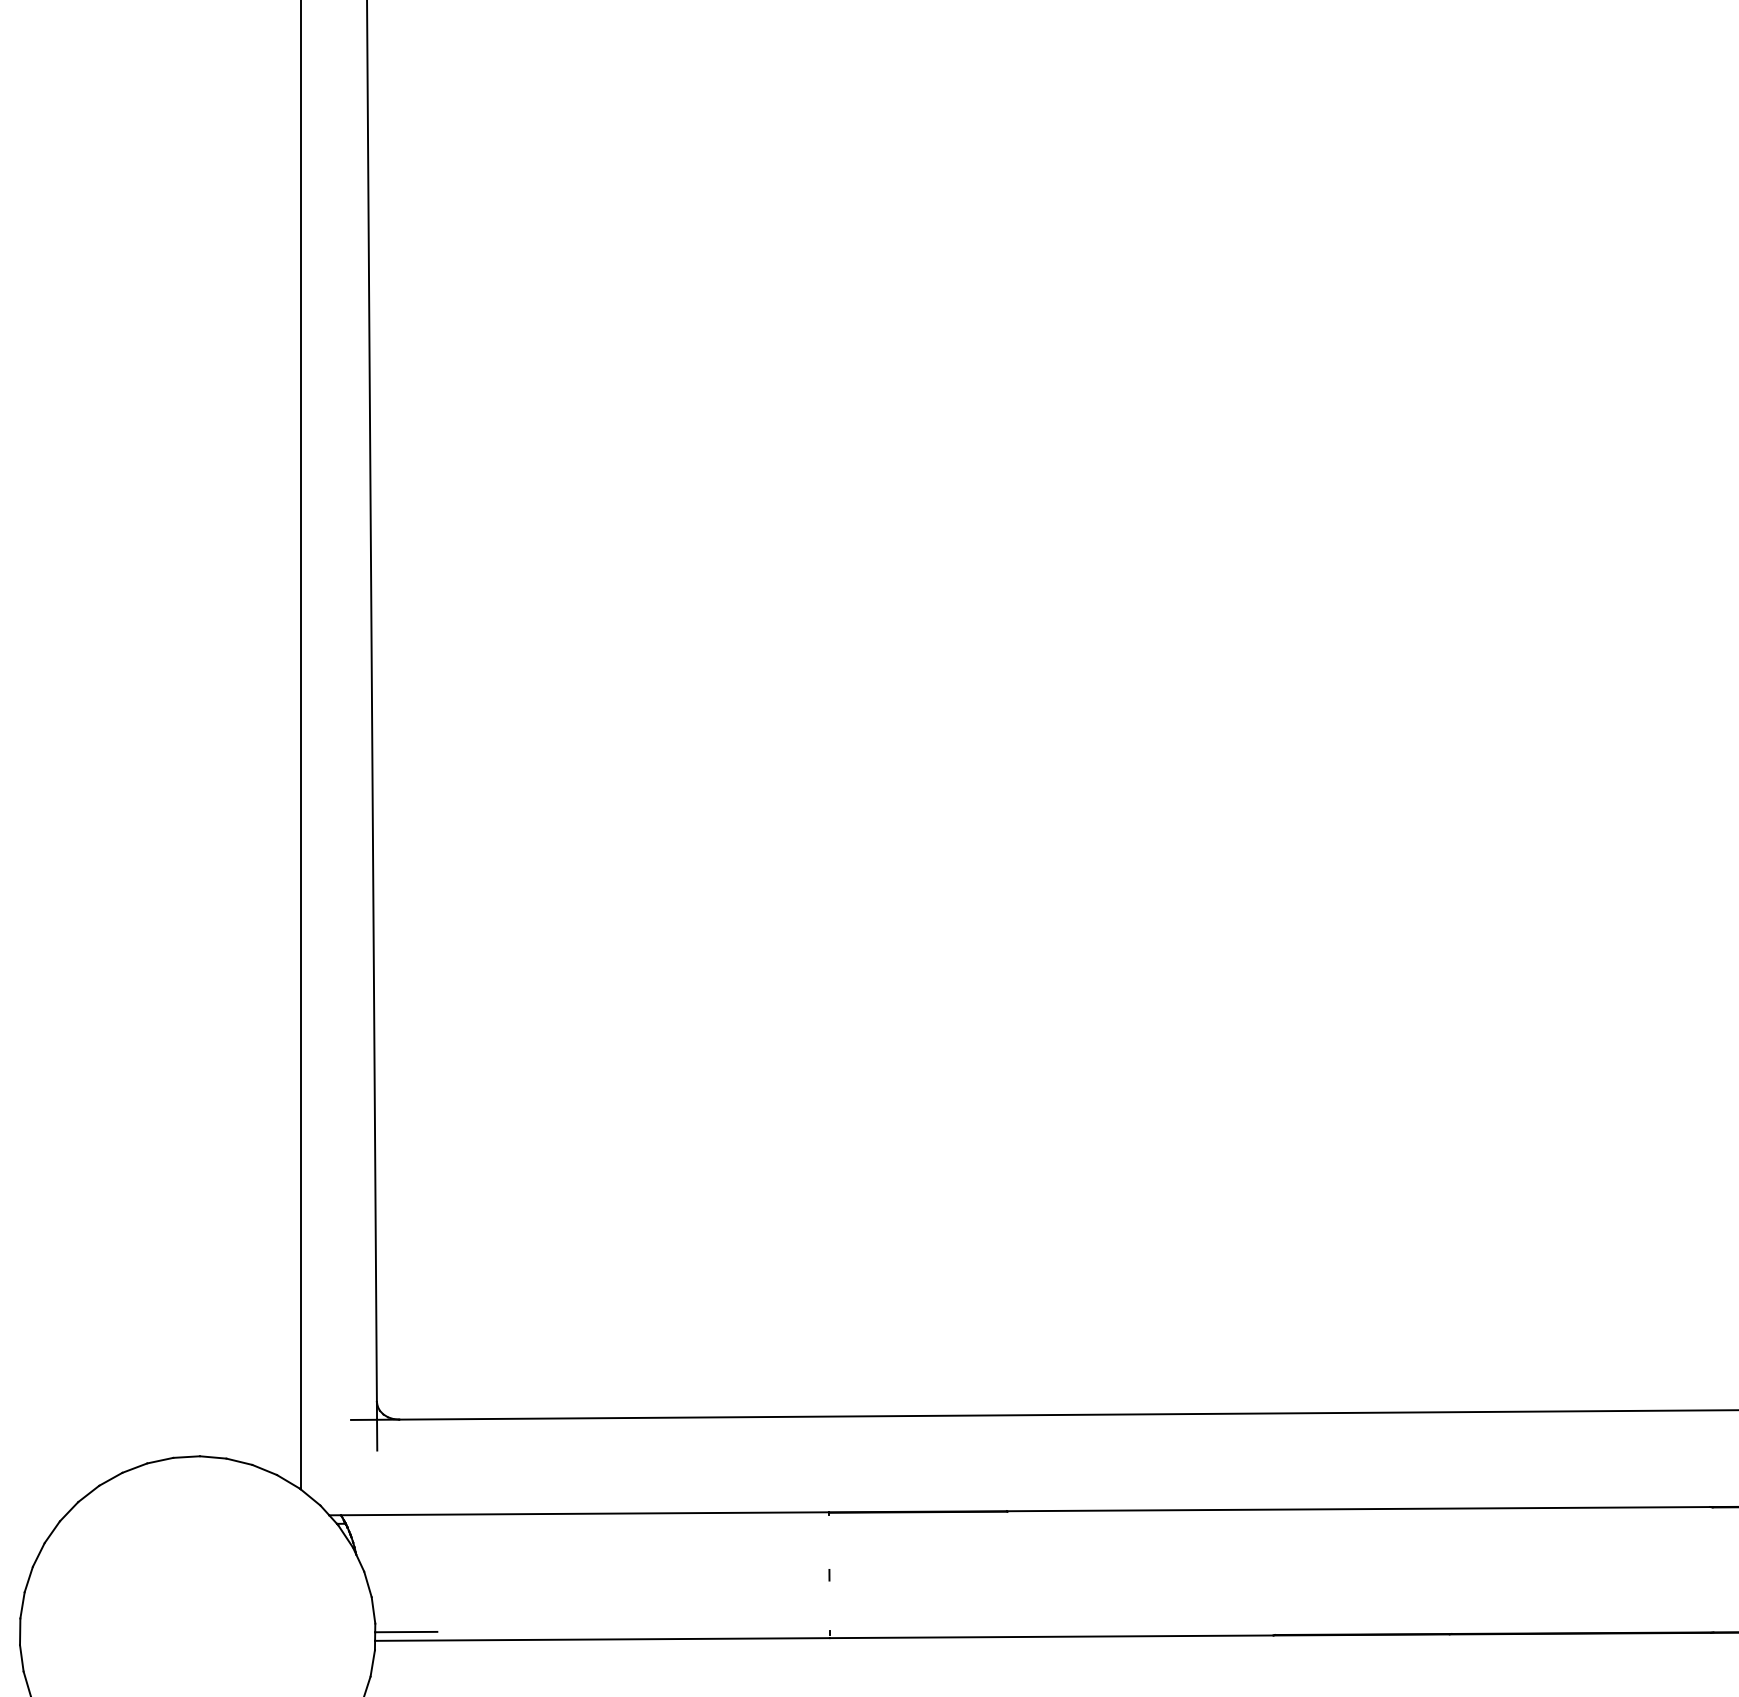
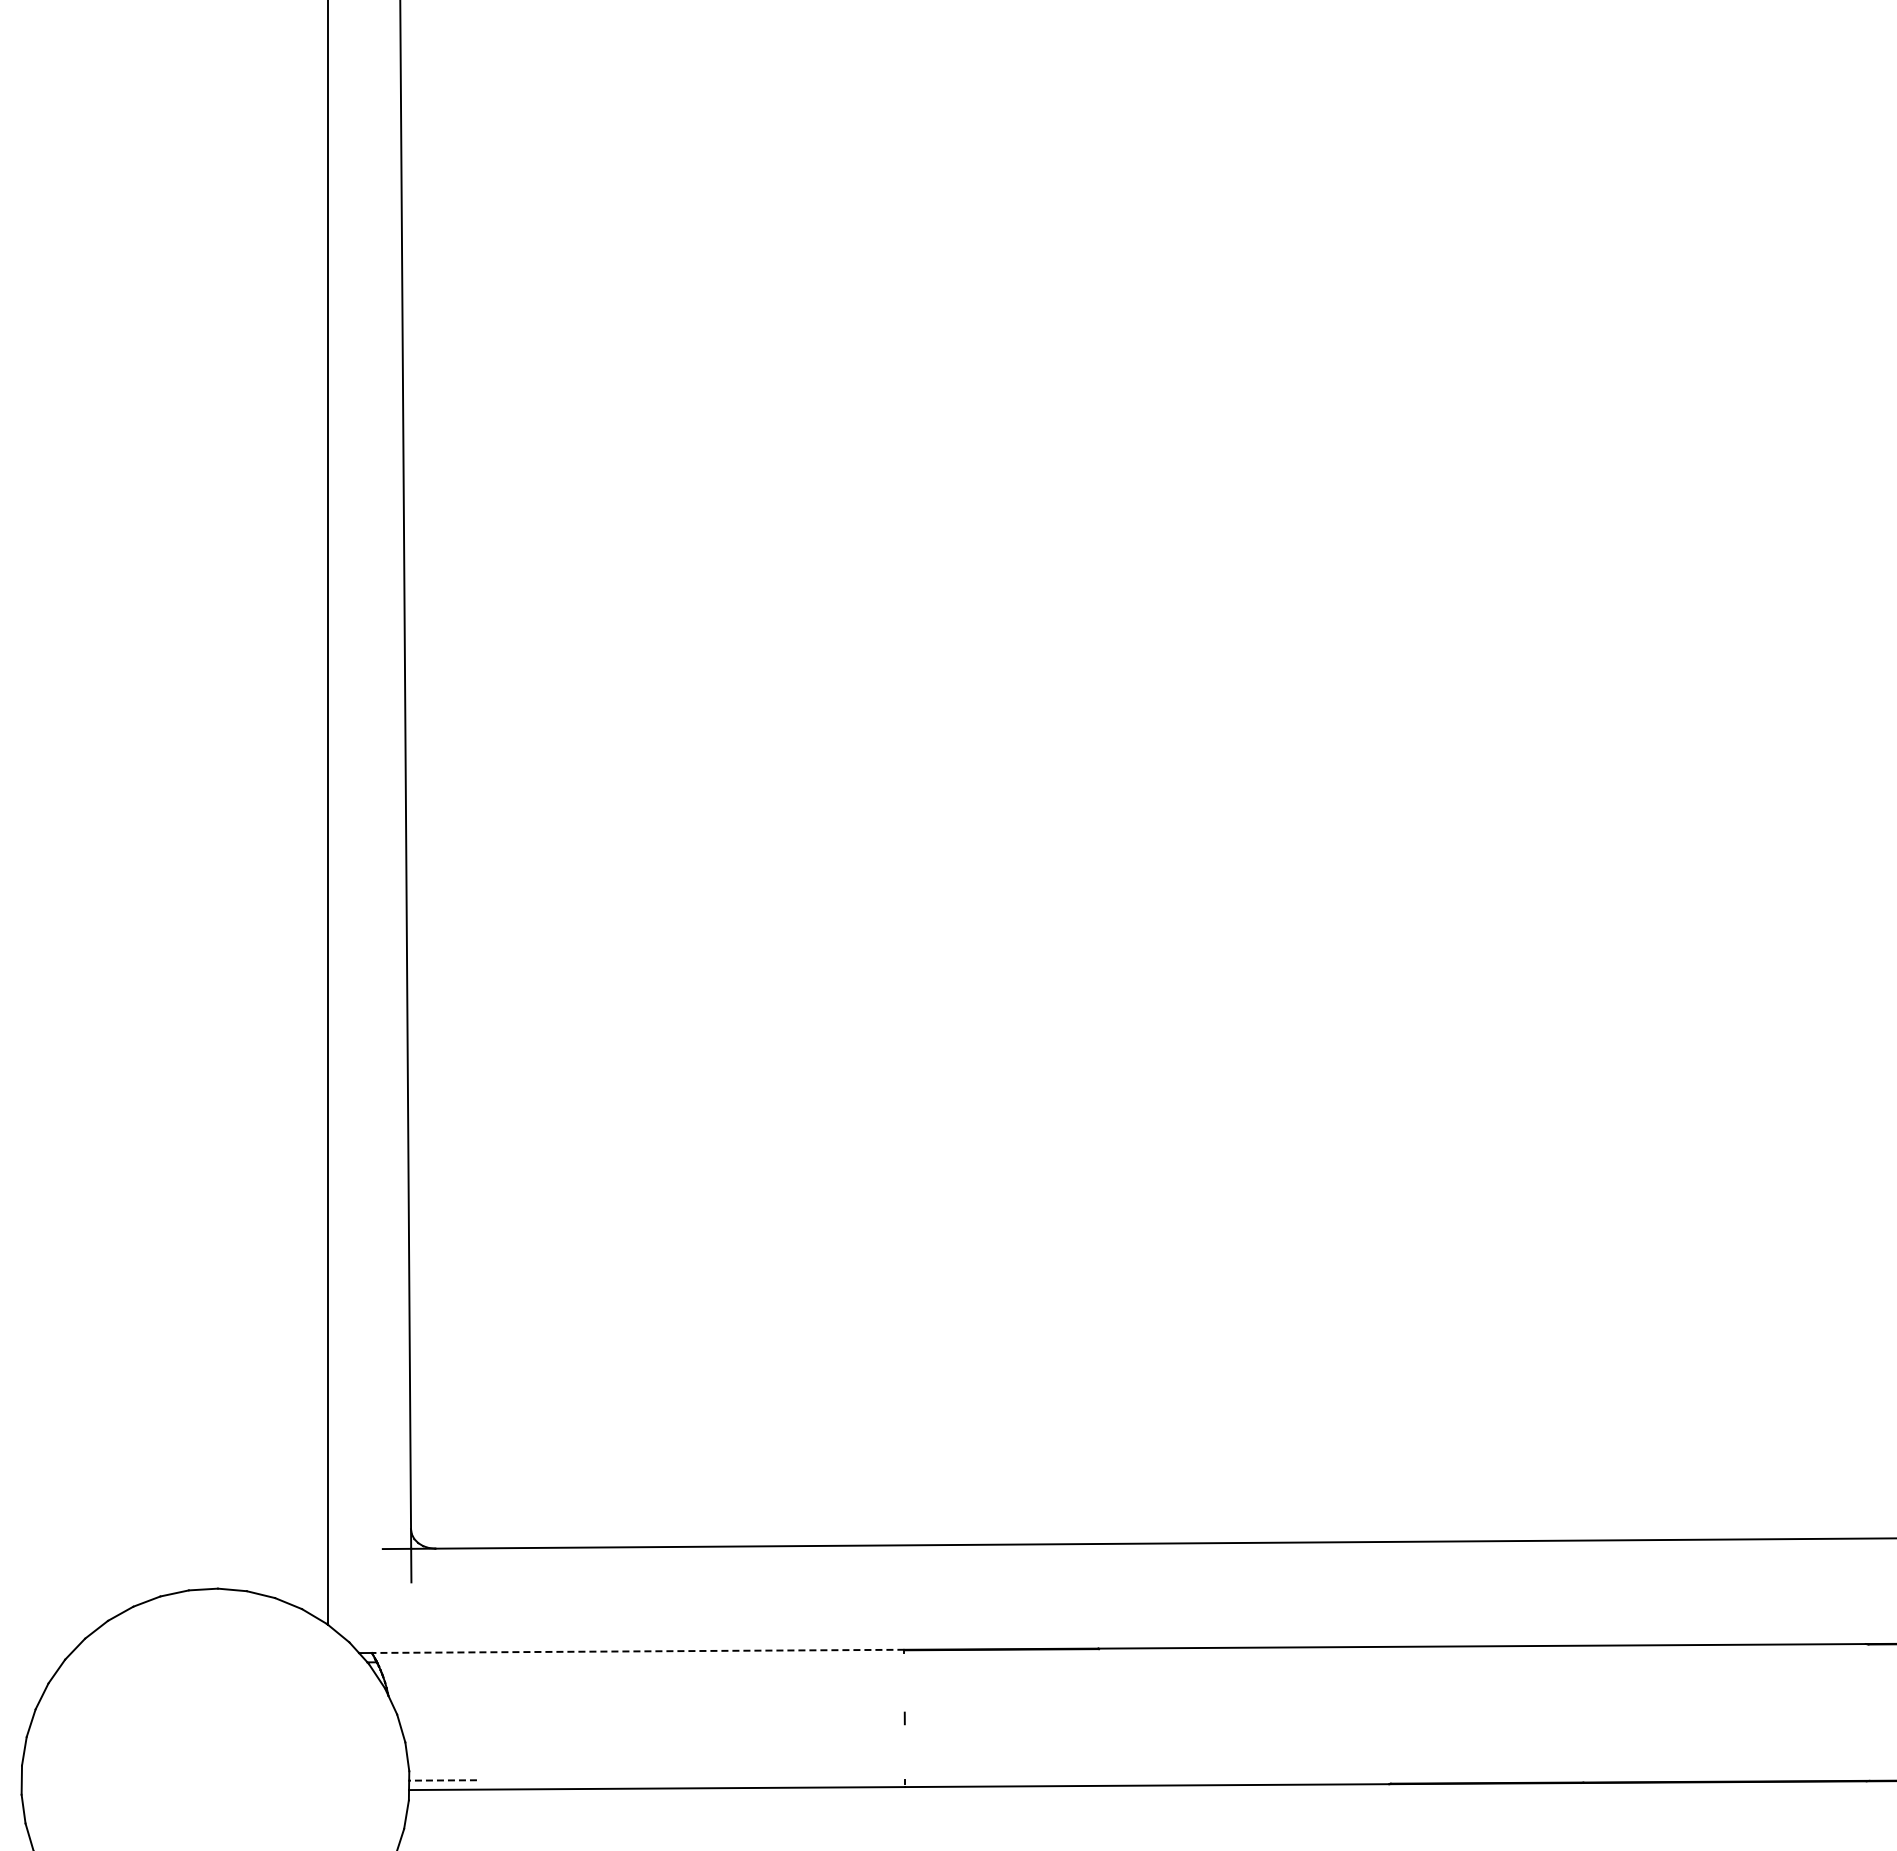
line: (584, 1513) -> (637, 1651), solid -> dashed
line: (406, 1632) -> (443, 1780), solid -> dashed

